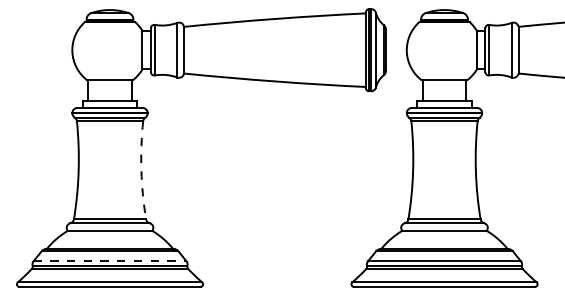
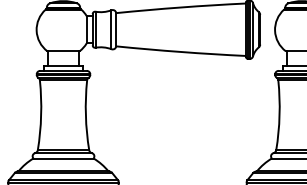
arc: (141, 170) -> (85, 115), dashed -> solid
line: (110, 261) -> (63, 180), dashed -> solid

